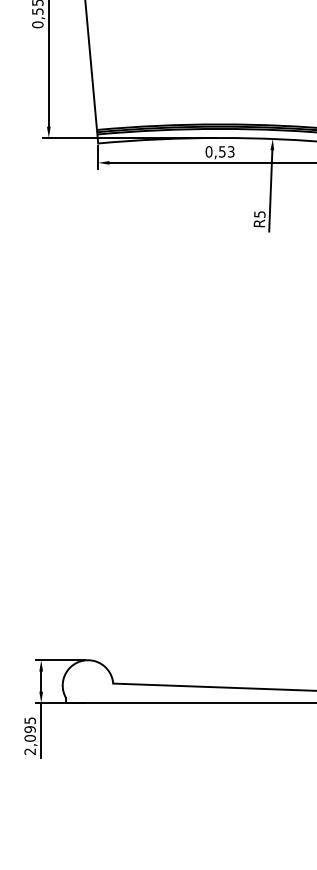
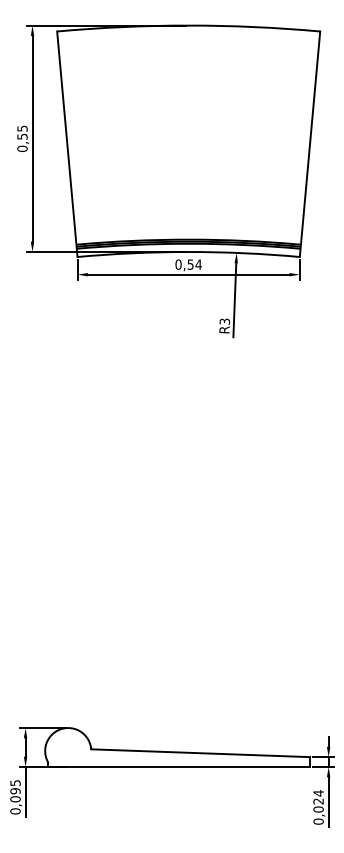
text: (230, 151) -> (198, 264), 0,53 -> 0,54
text: (259, 214) -> (224, 321), R5 -> R3
text: (30, 751) -> (15, 811), 2,095 -> 0,095

